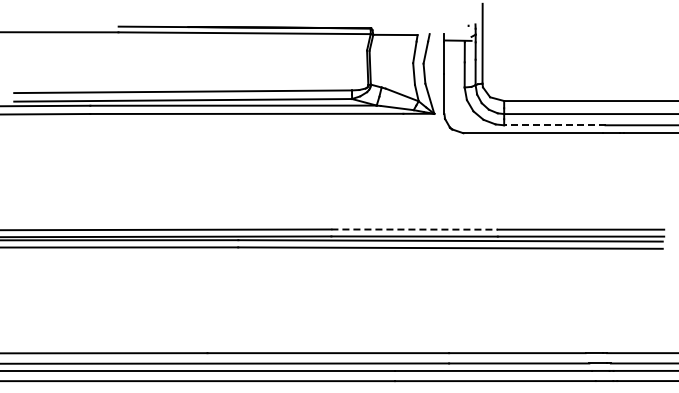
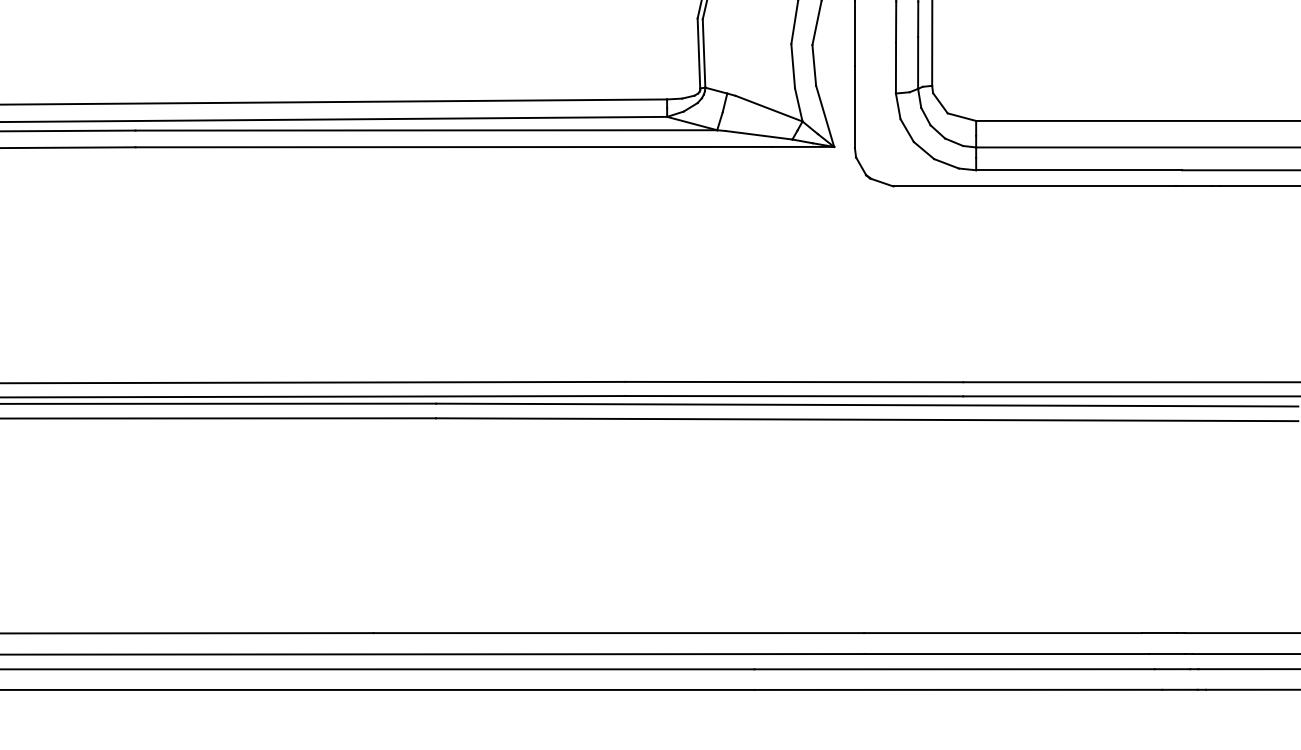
line: (554, 125) -> (1078, 170), dashed -> solid
line: (415, 229) -> (796, 381), dashed -> solid

